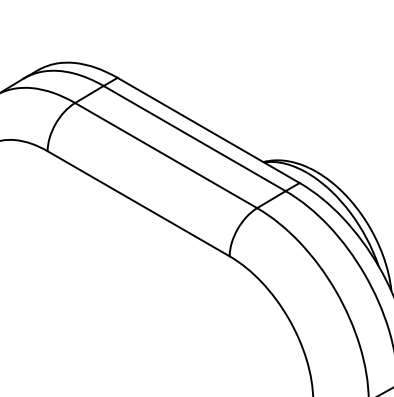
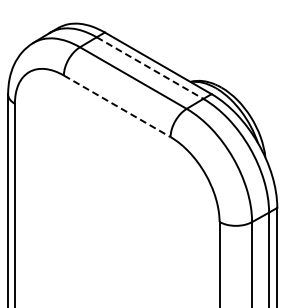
line: (195, 139) -> (150, 68), solid -> dashed
line: (139, 204) -> (117, 106), solid -> dashed

